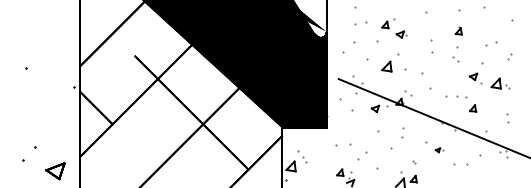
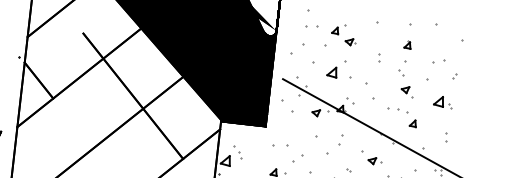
part: (431, 47) -> (378, 58), size x0.62
part: (475, 78) -> (407, 91), moved
part: (439, 150) -> (375, 161), size x1.67

